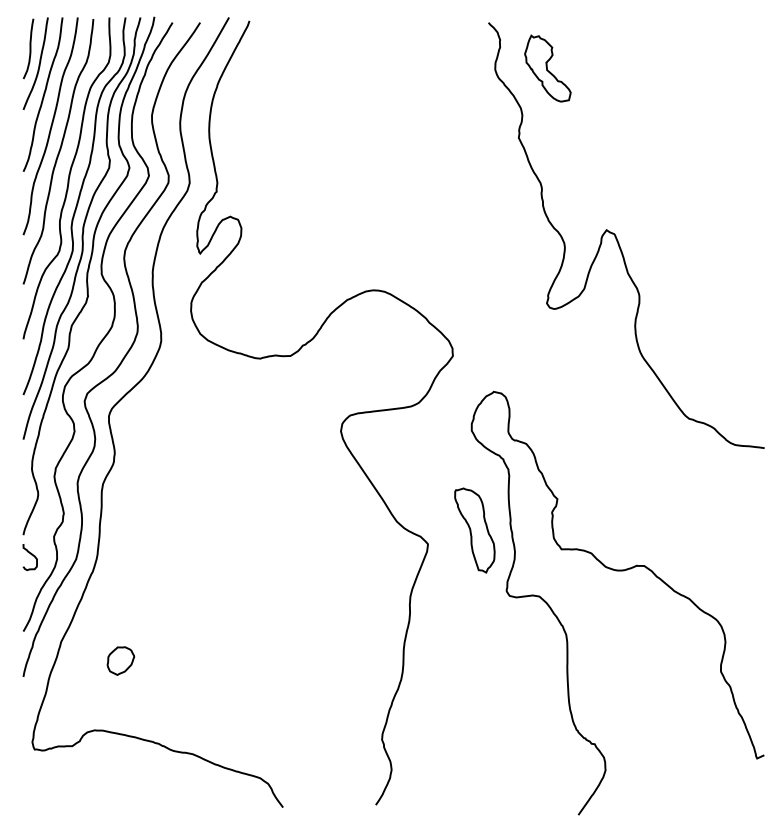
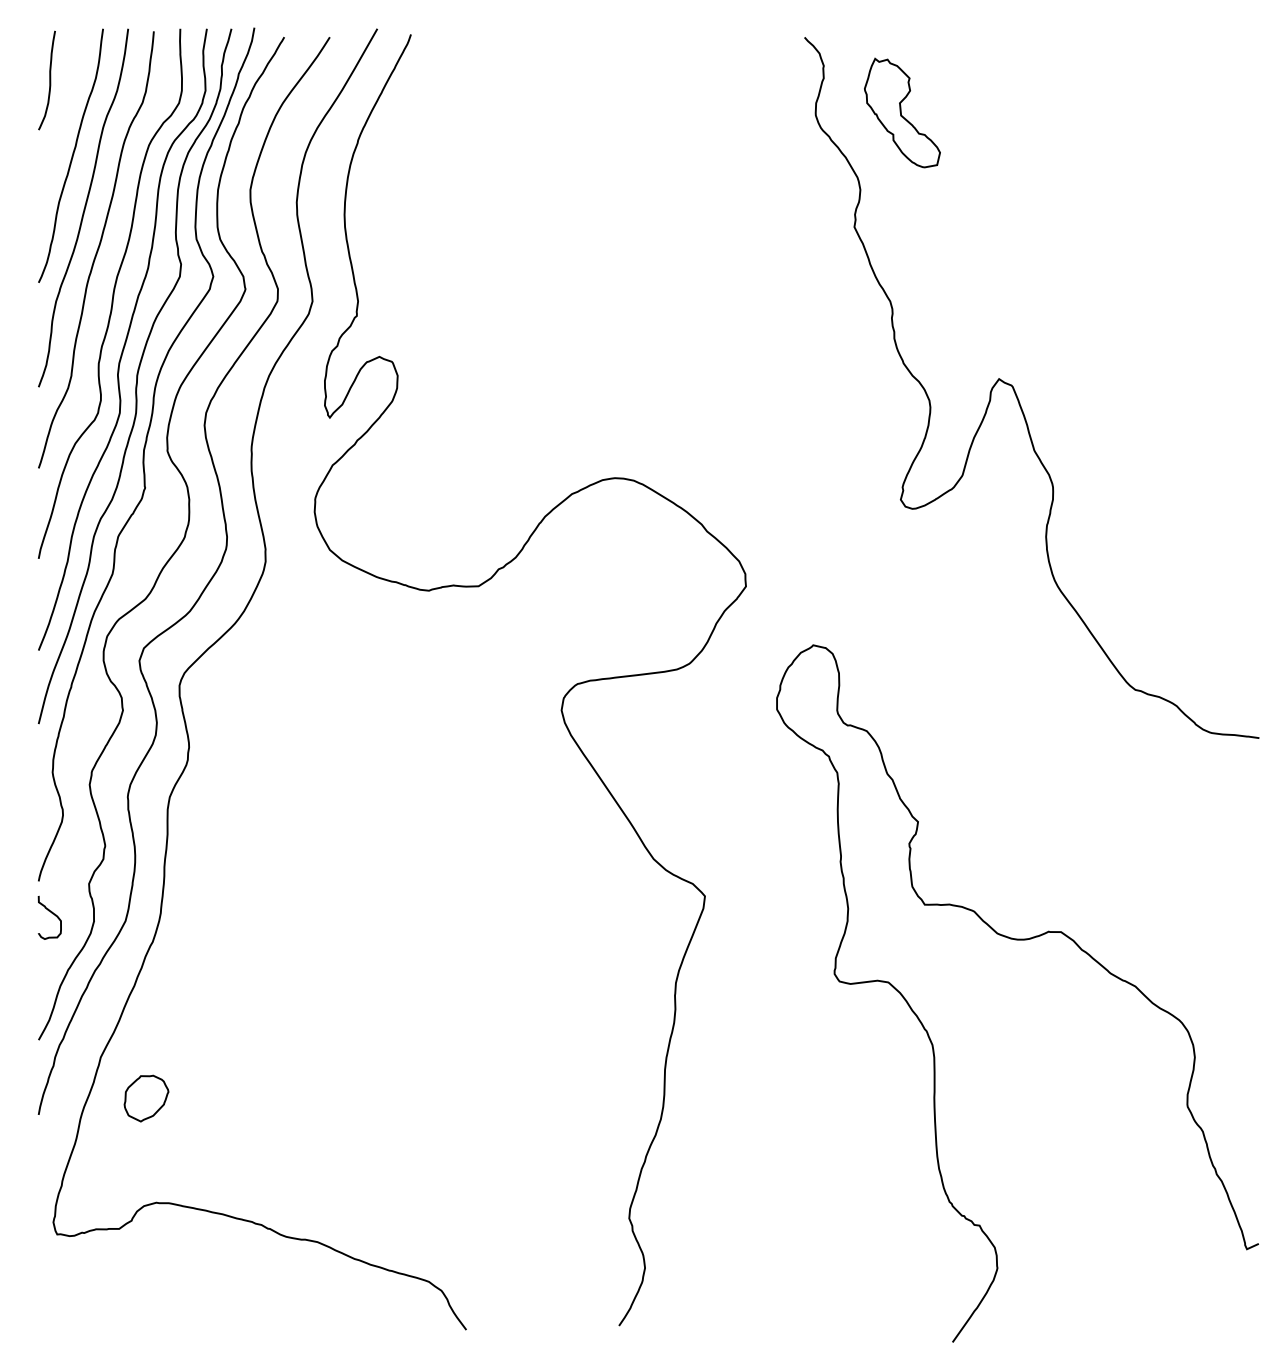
curve: (38, 64) -> (63, 106), removed
part: (474, 530) -> (781, 873), removed
part: (120, 660) -> (145, 1097), moved

